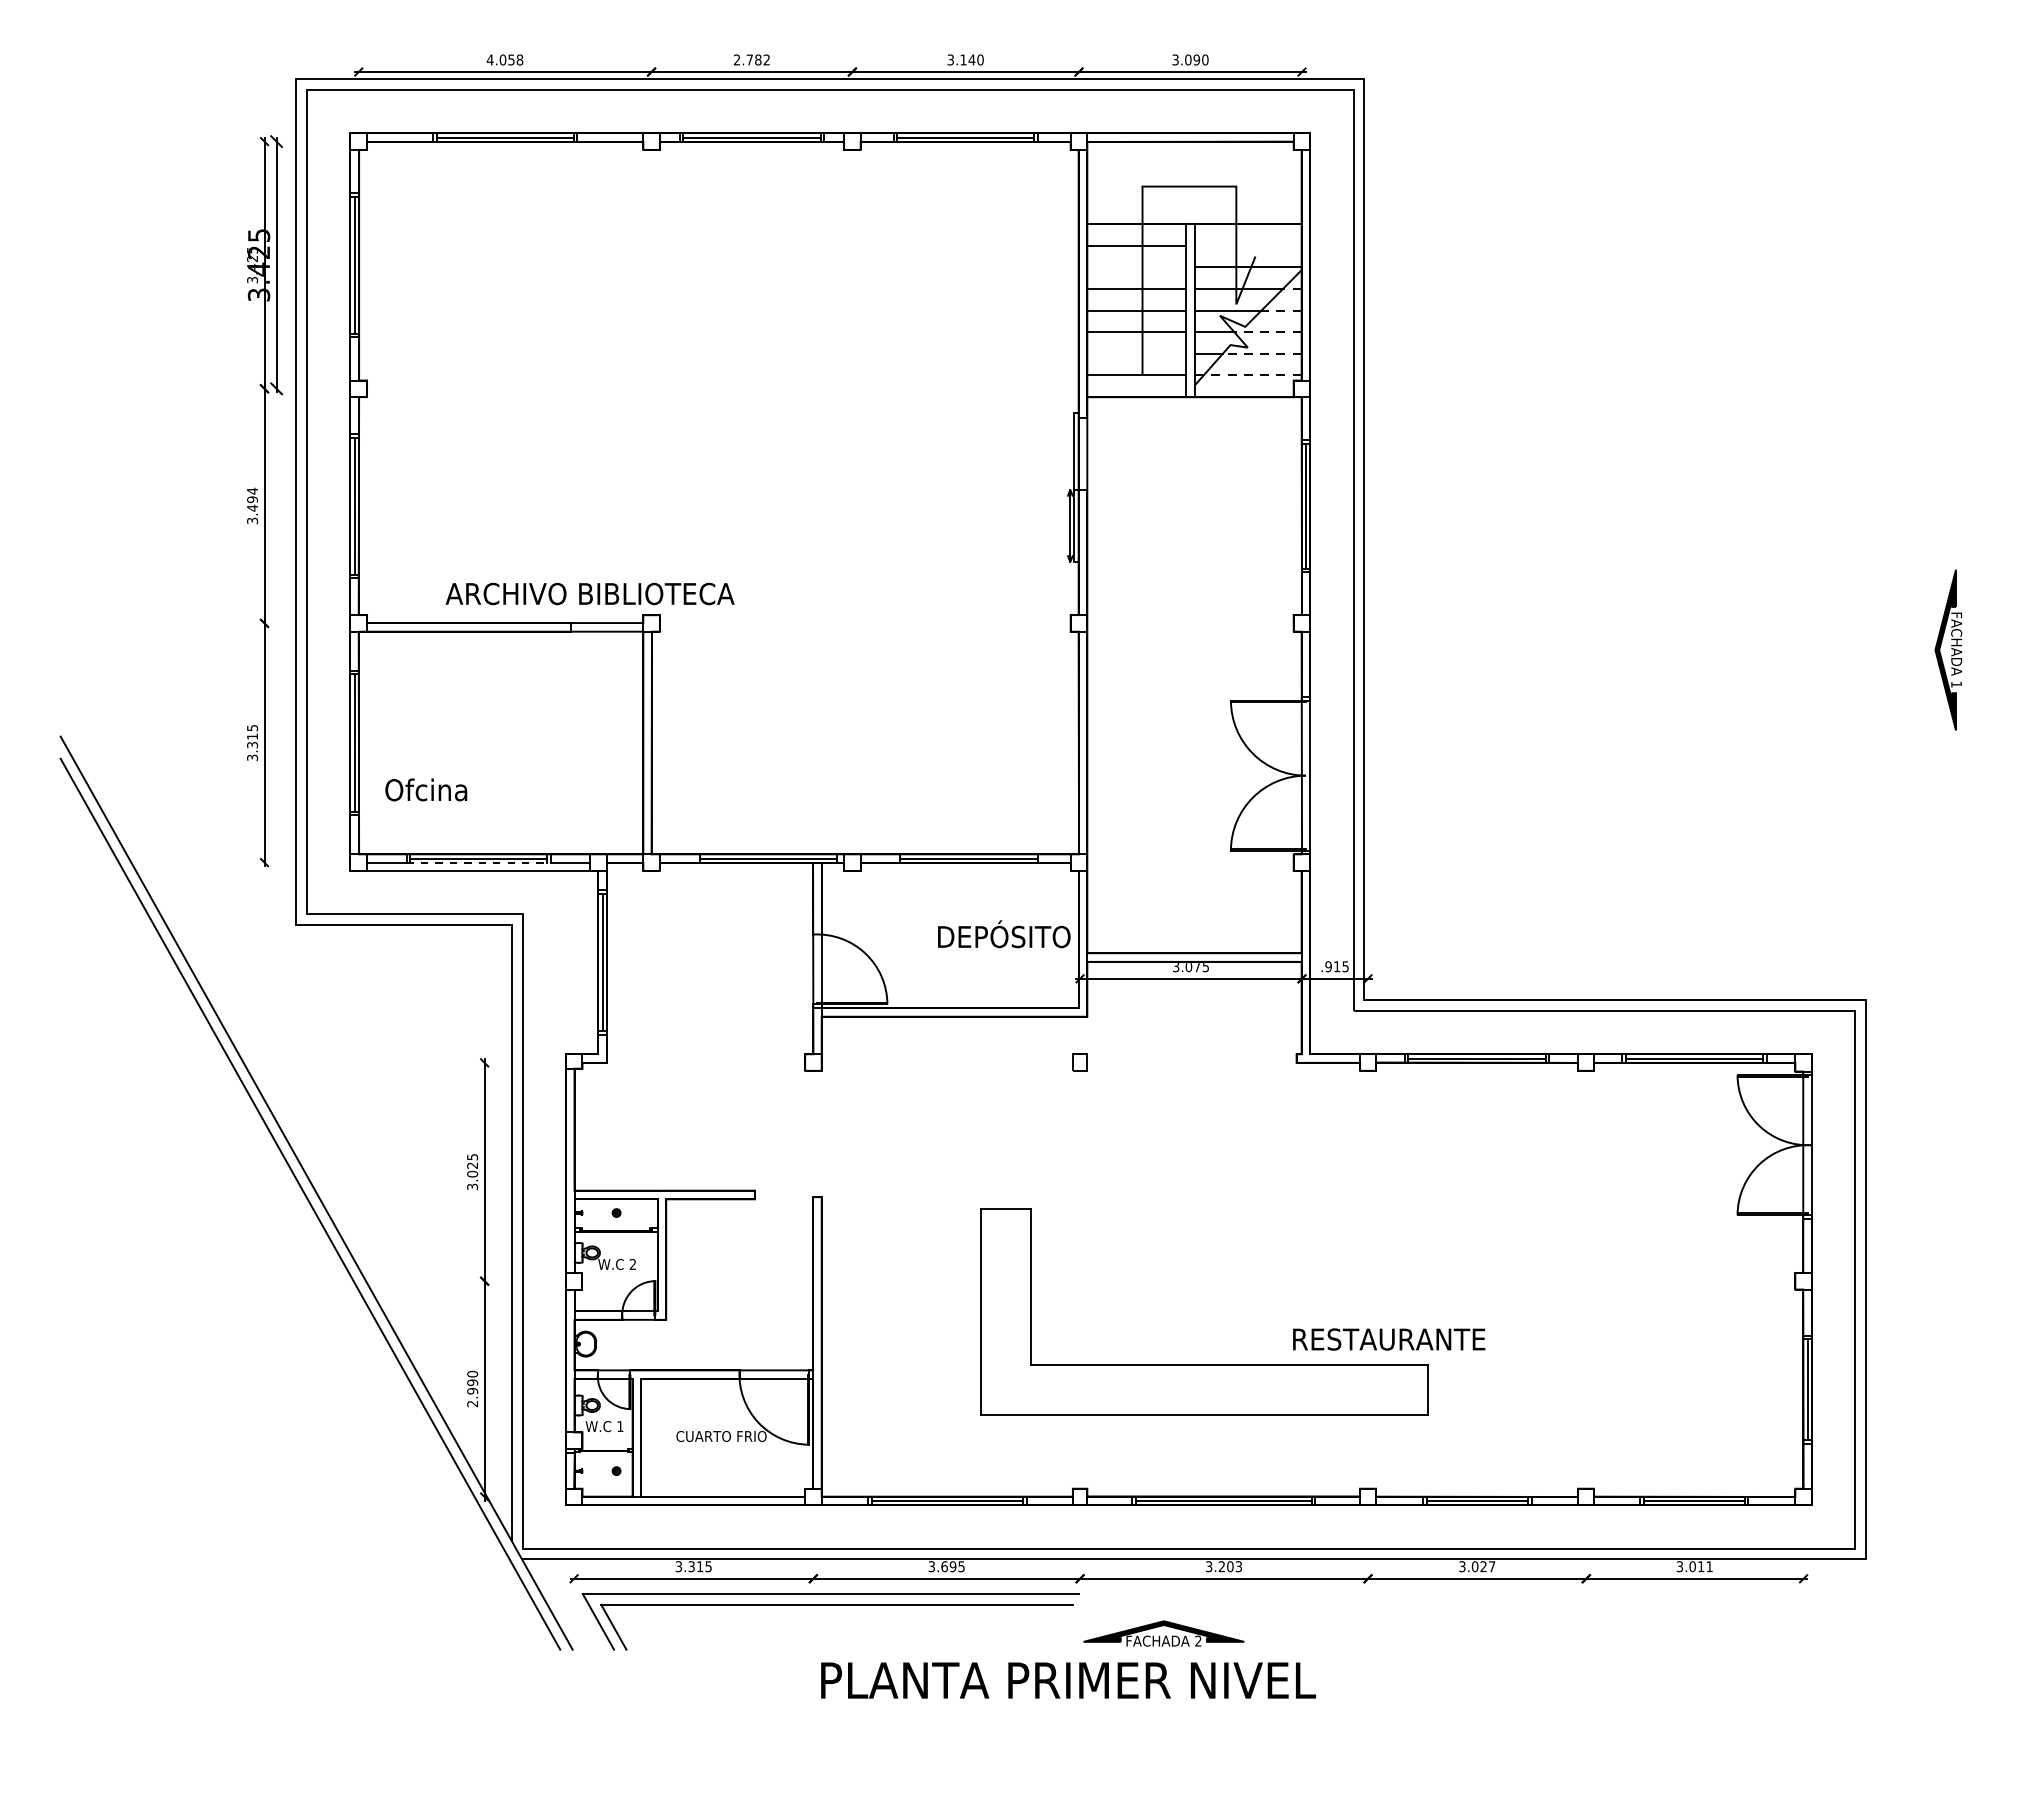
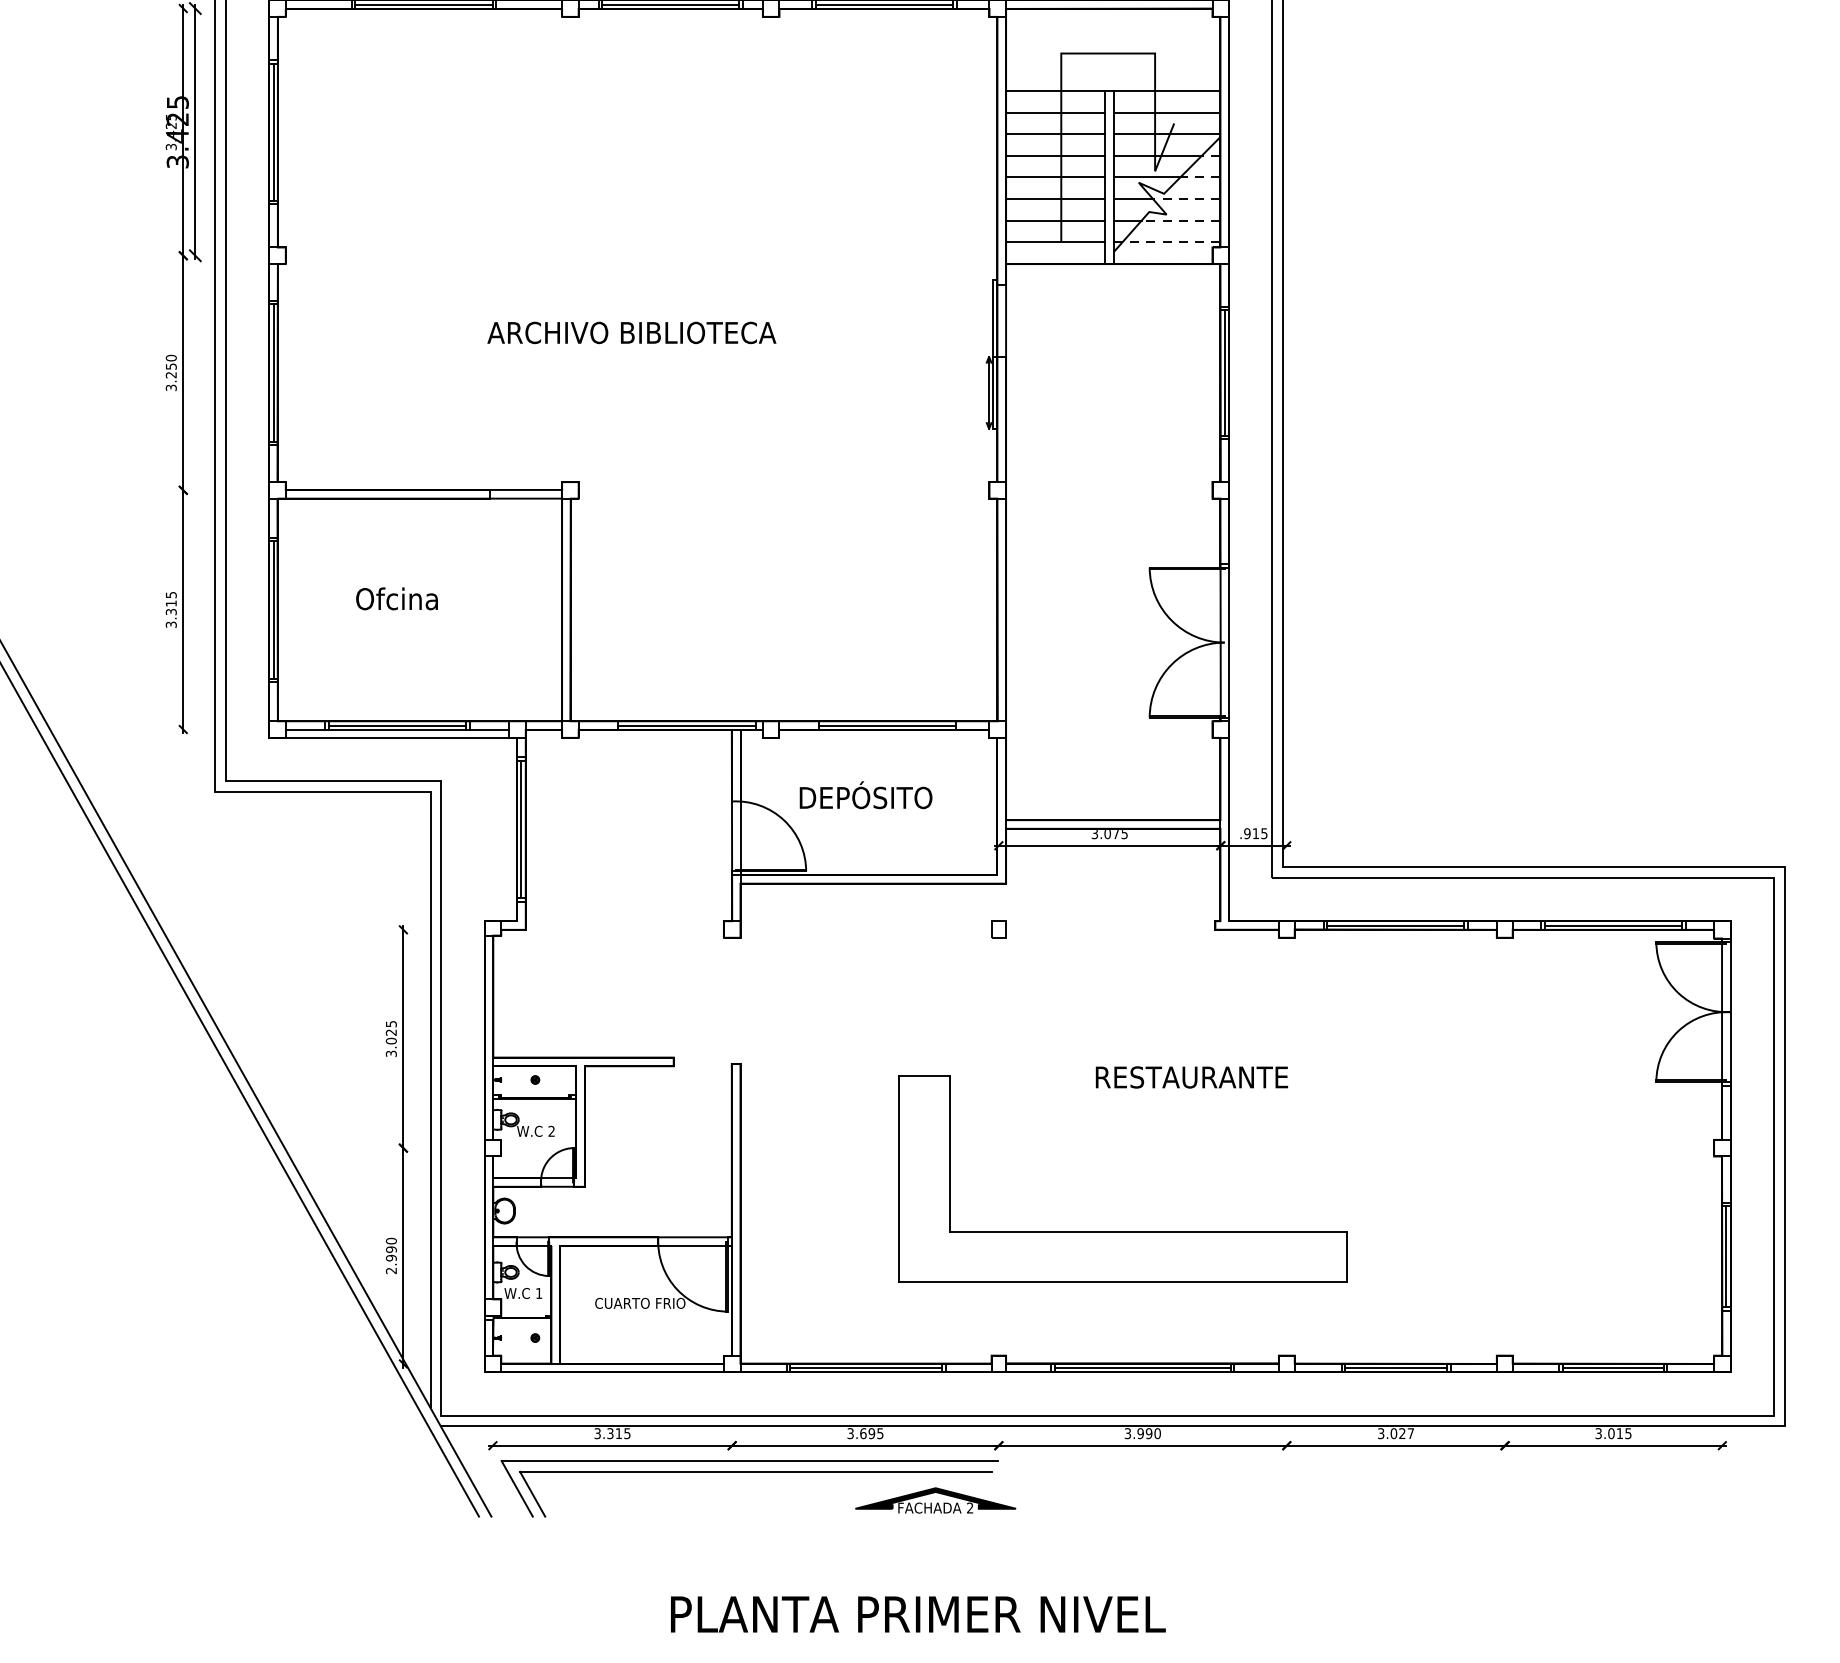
line: (1247, 245) -> (1166, 112), added
line: (1136, 267) -> (1055, 134), added
line: (1136, 353) -> (1055, 220), added
text: (252, 499) -> (171, 366), 3.494 -> 3.250
text: (589, 593) -> (631, 332), moved
text: (426, 789) -> (397, 598), moved
line: (479, 863) -> (398, 730), dashed -> solid
text: (1004, 934) -> (866, 795), moved
text: (1389, 1339) -> (1192, 1077), moved
text: (1230, 1566) -> (1149, 1433), 3.203 -> 3.990
text: (1709, 1566) -> (1628, 1433), 3.011 -> 3.015
part: (1163, 1633) -> (935, 1500), moved
text: (1068, 1680) -> (918, 1614), moved

